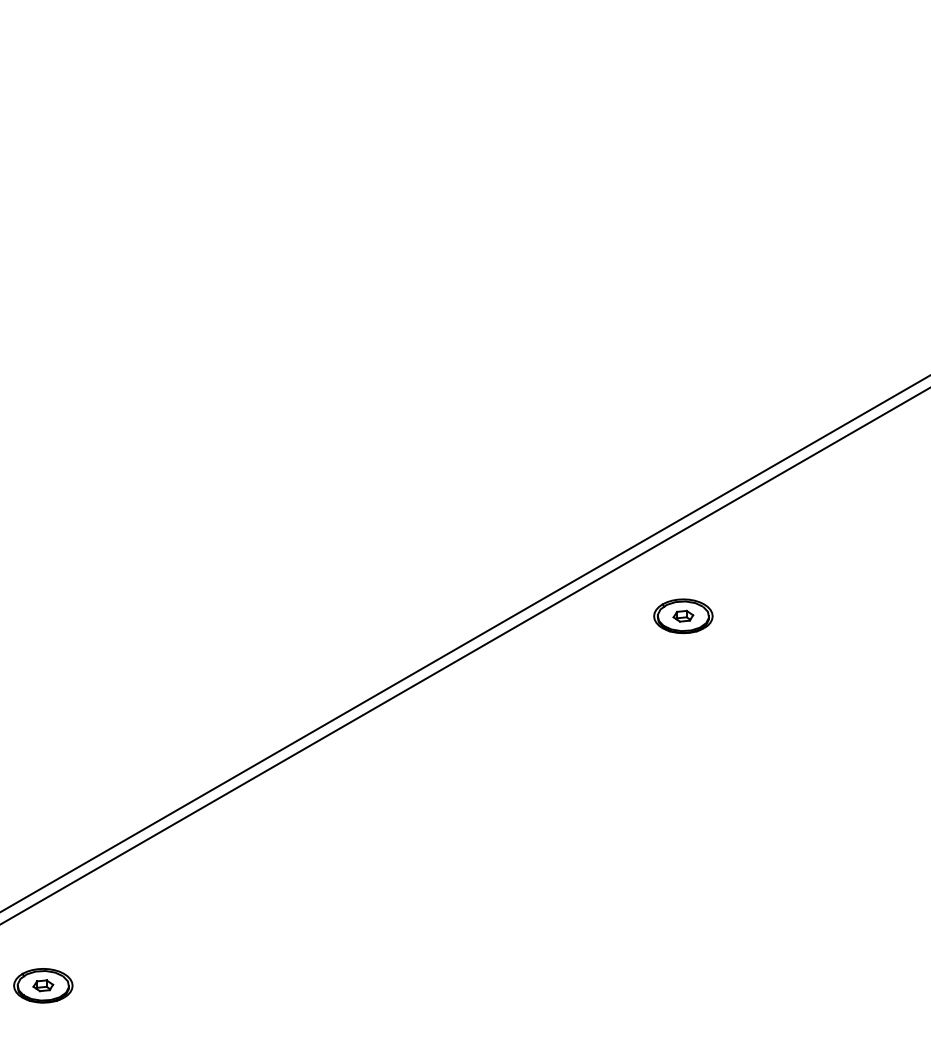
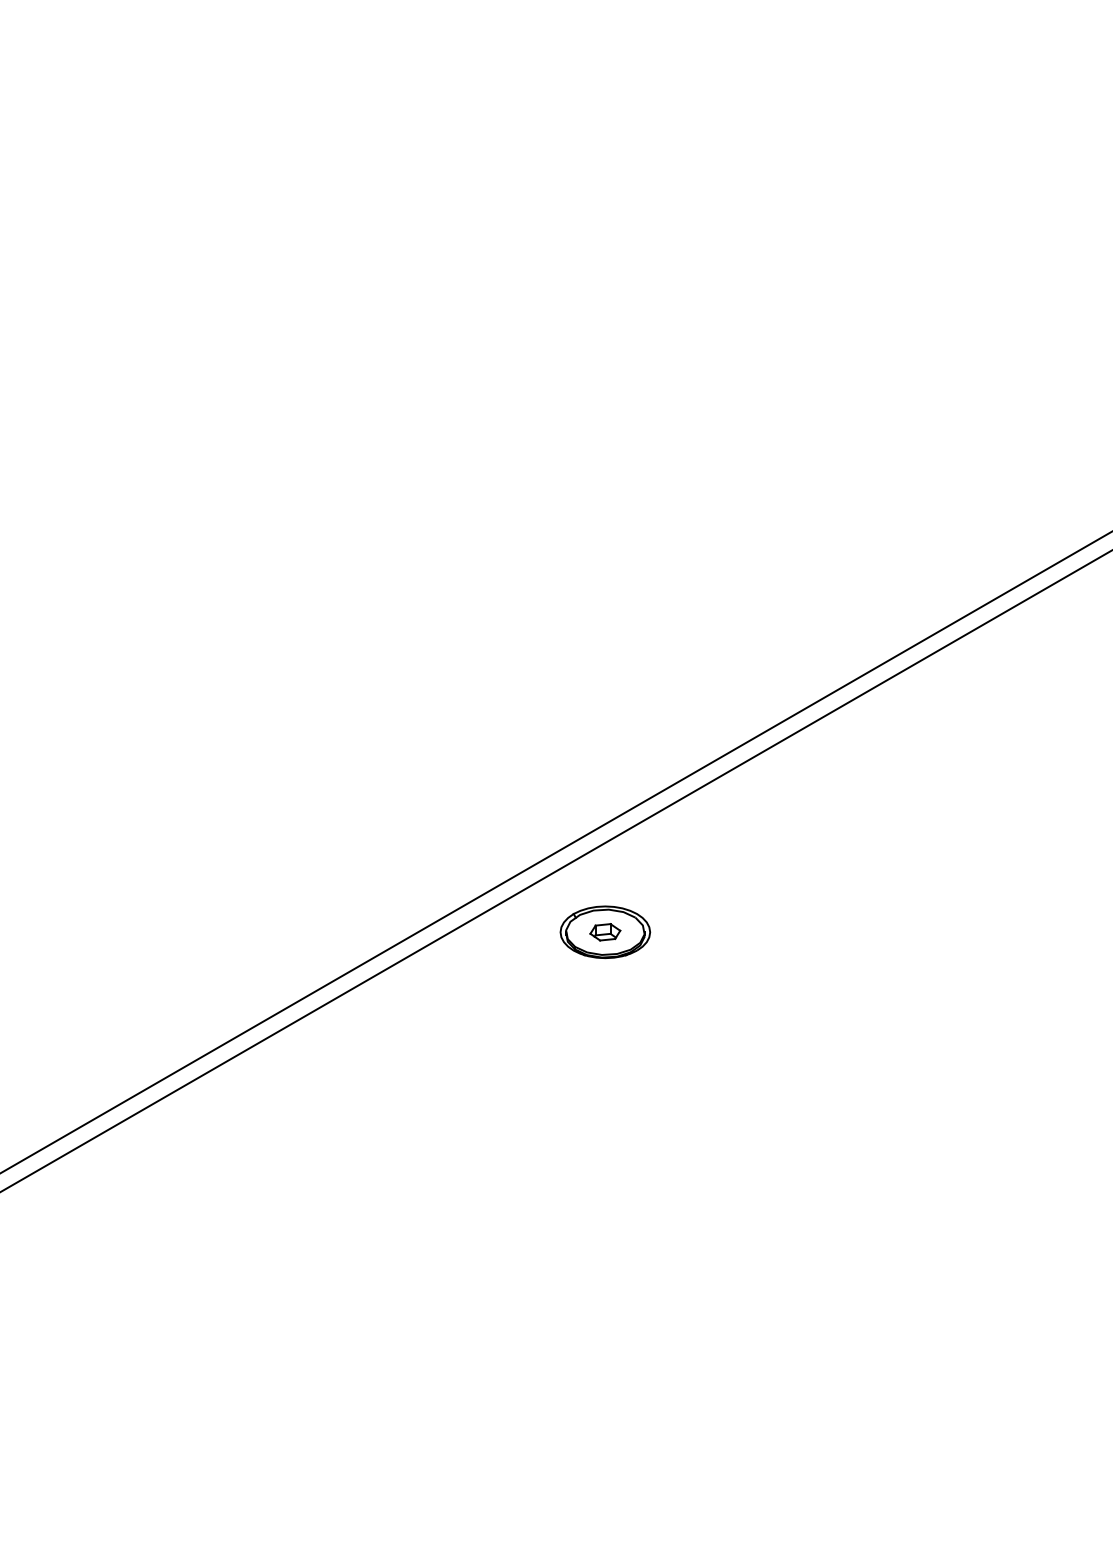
part: (683, 616) -> (605, 932), moved

